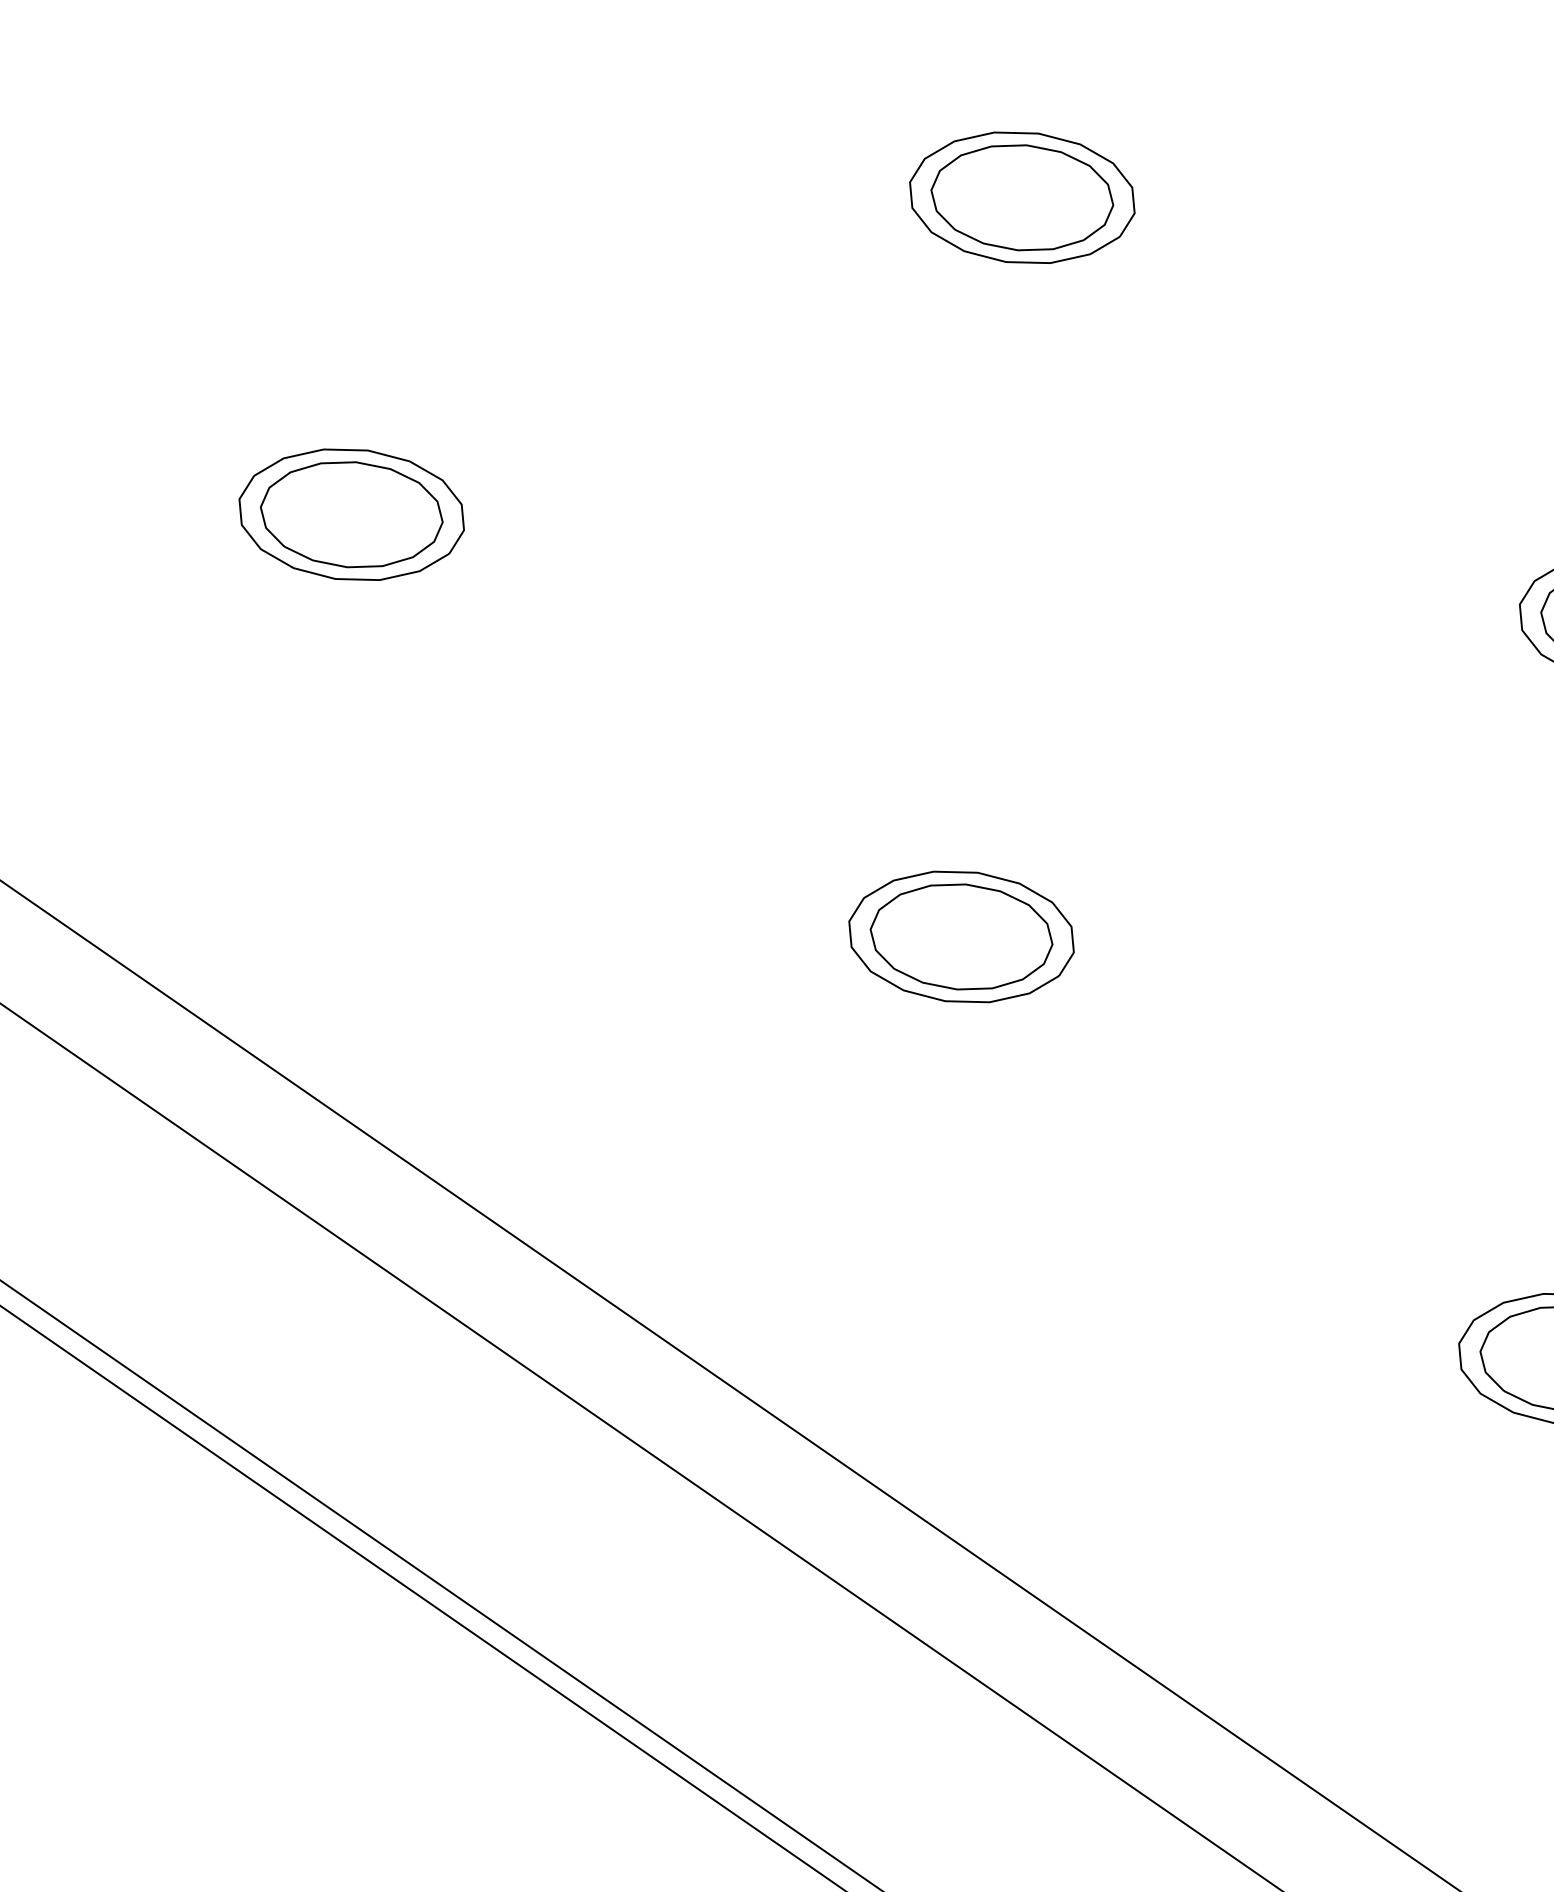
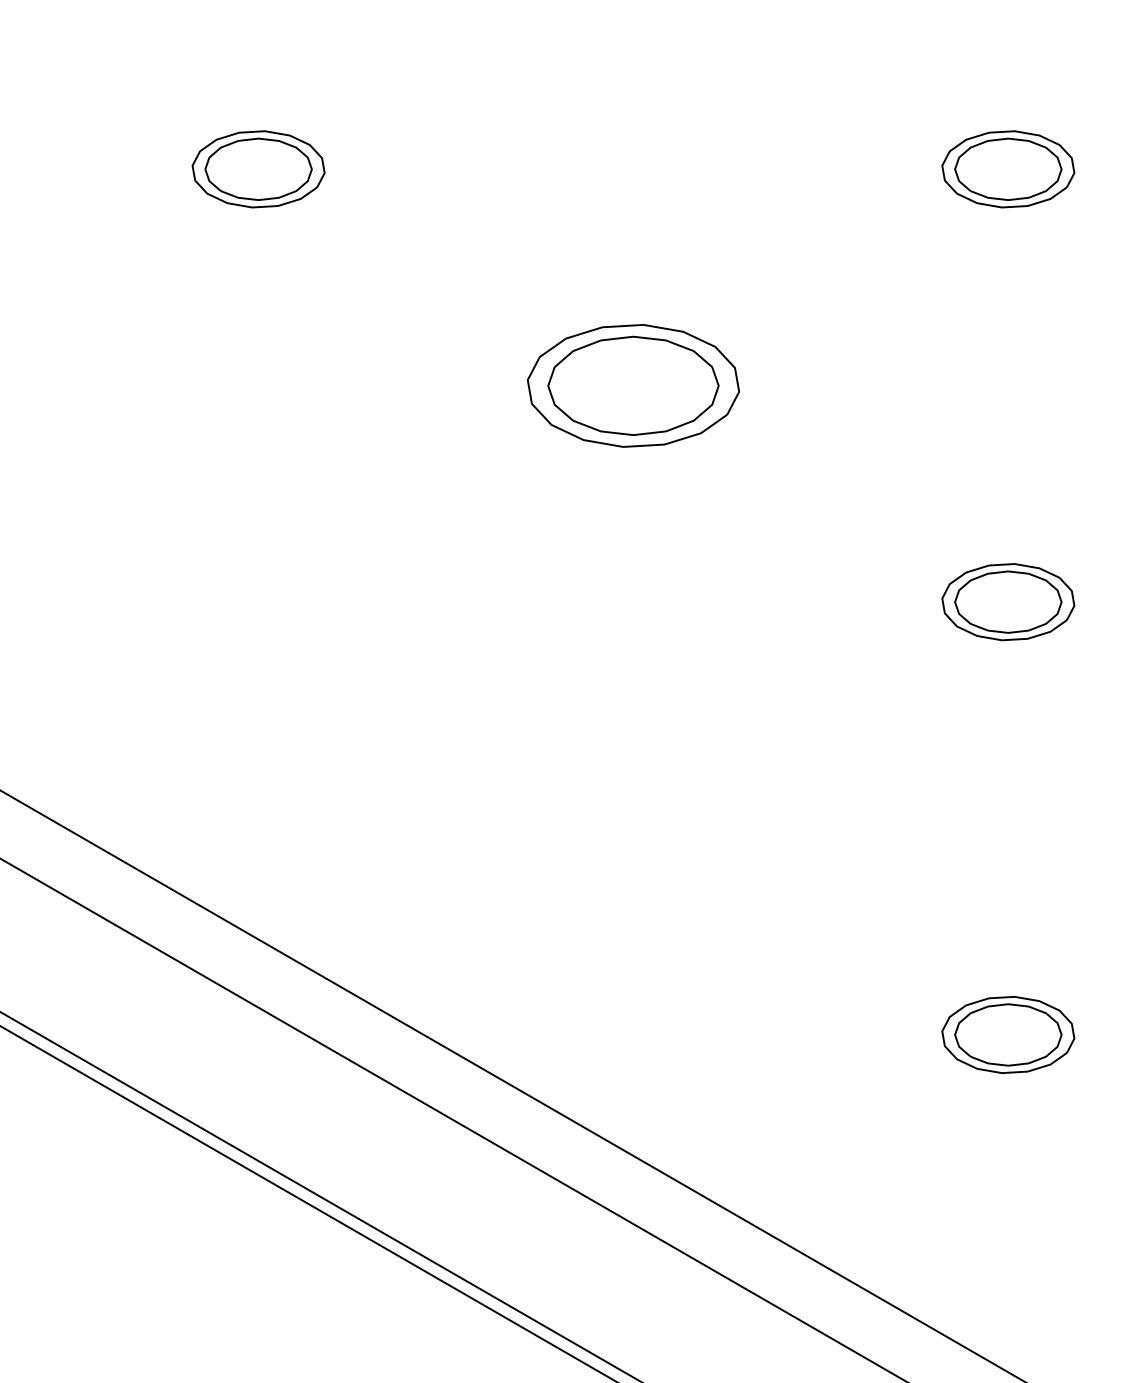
part: (1022, 197) -> (633, 385), size x1.6
part: (351, 515) -> (258, 602), removed
part: (961, 936) -> (633, 818), removed

